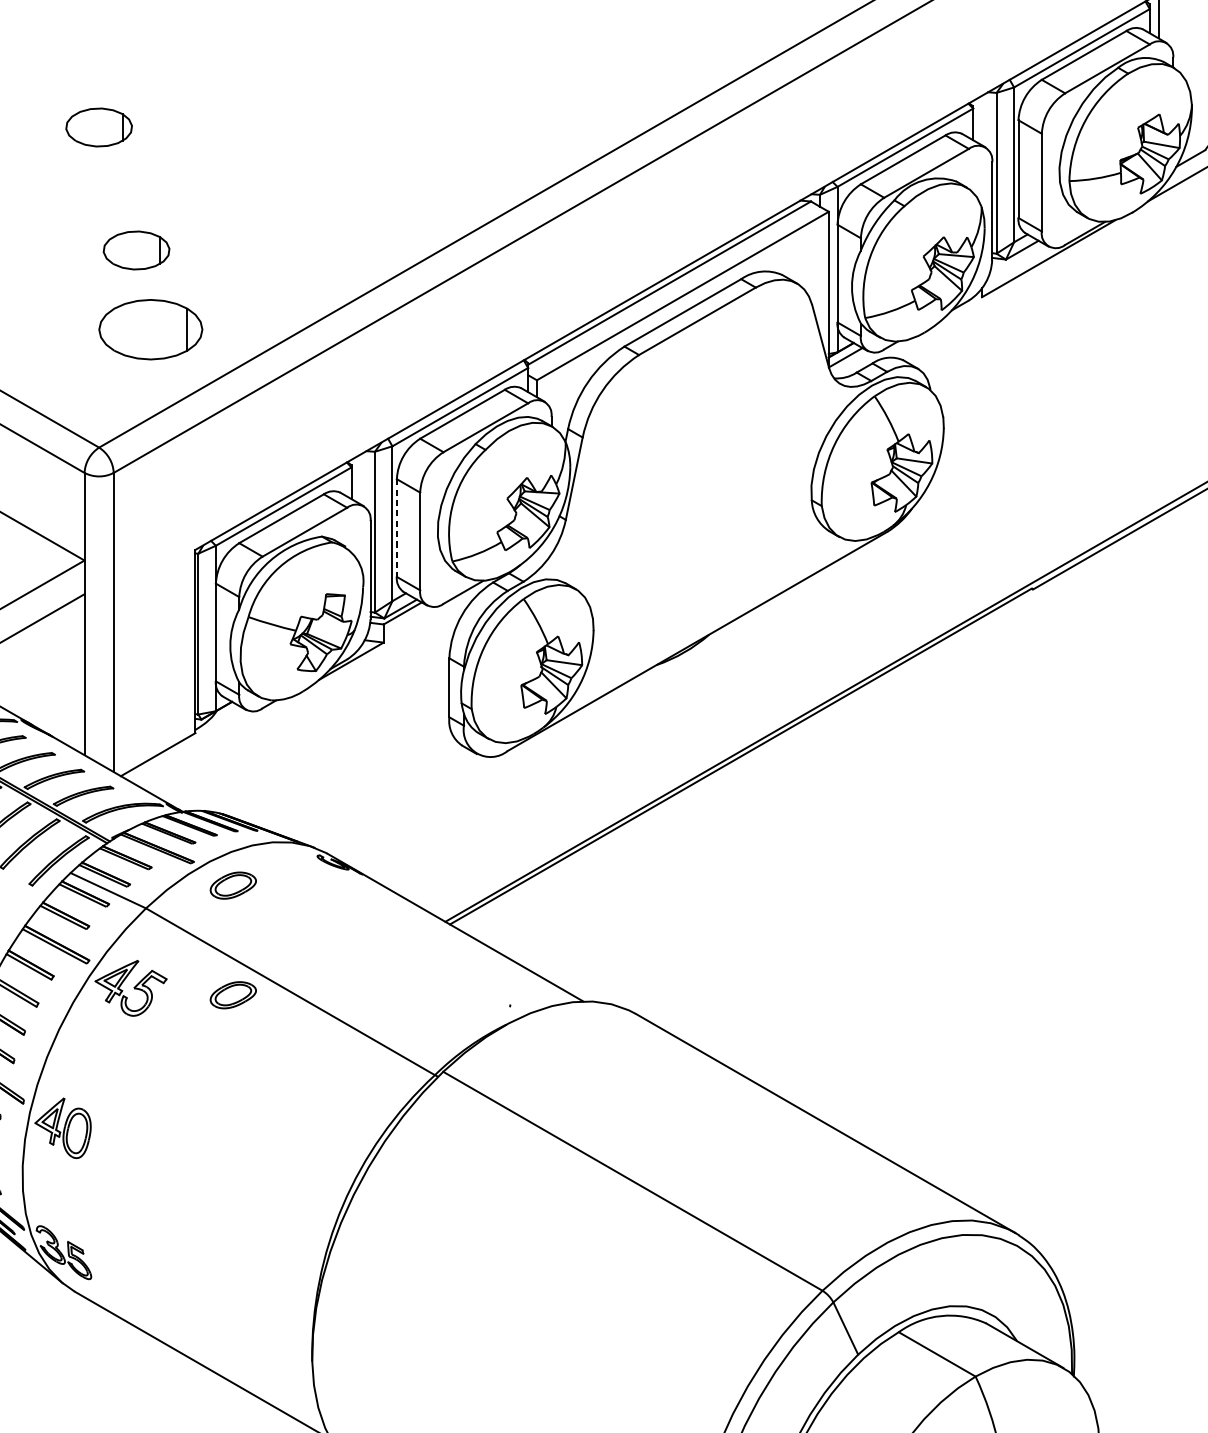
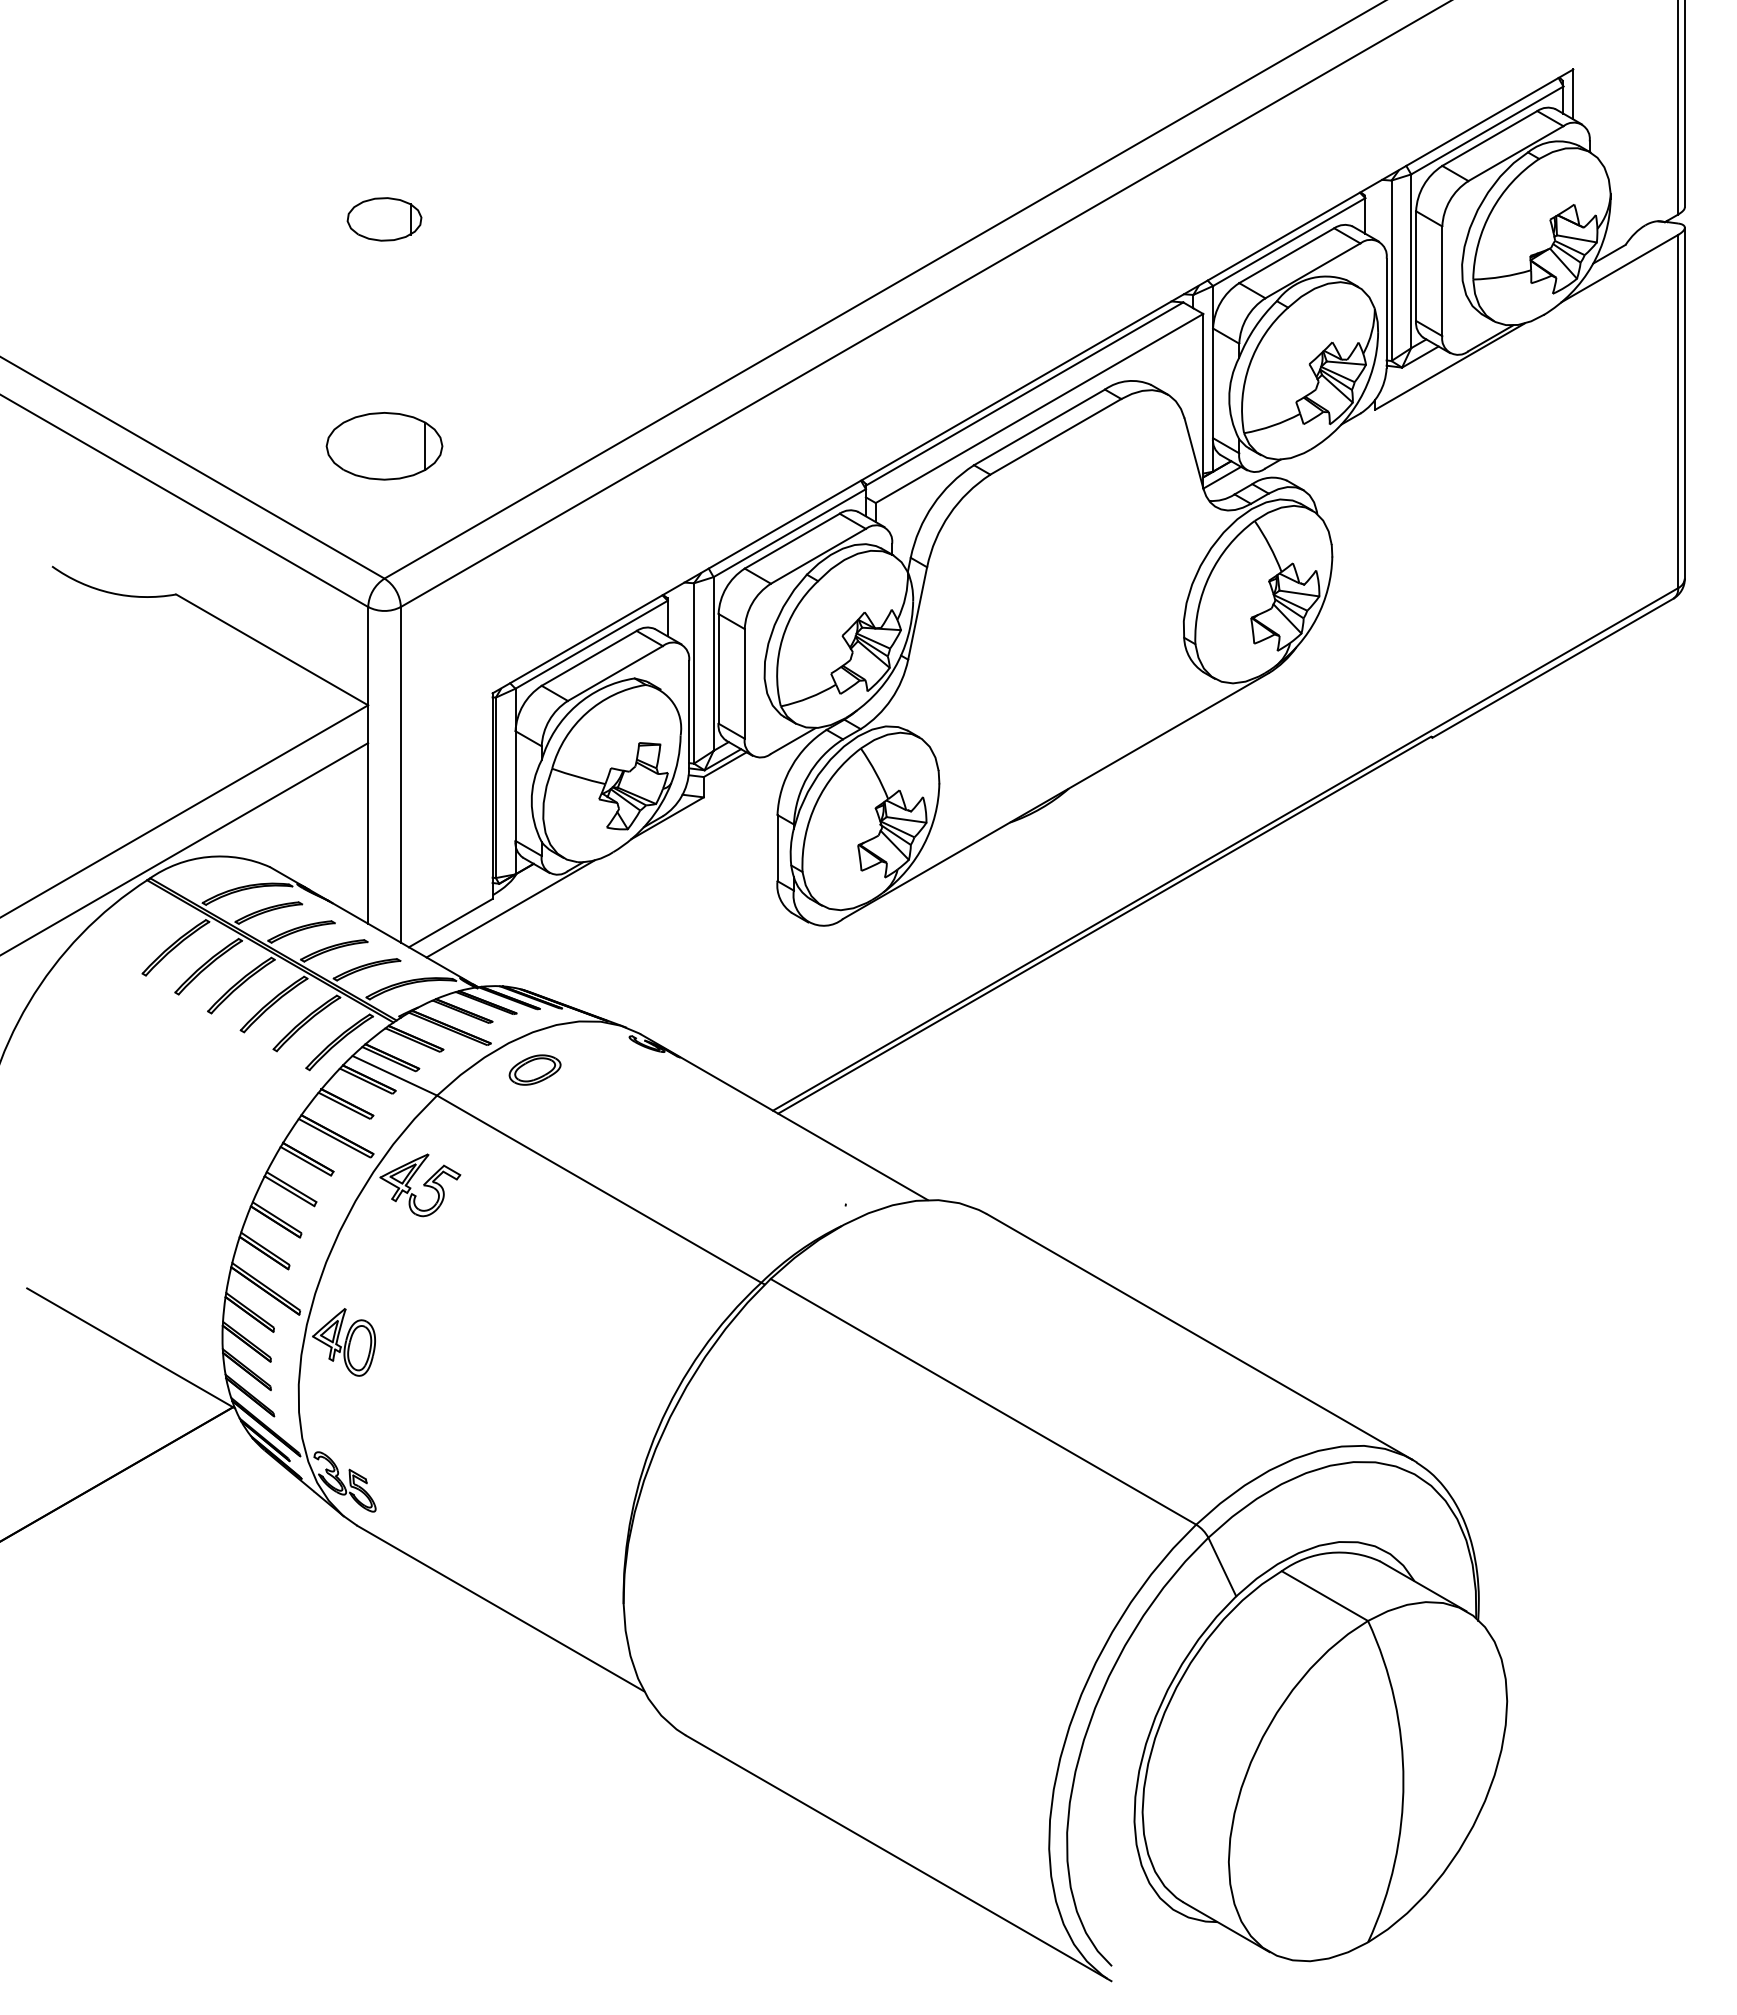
part: (136, 250) -> (426, 357), removed
part: (150, 329) -> (384, 446), moved
line: (396, 527) -> (718, 668), dashed -> solid
line: (211, 741) -> (510, 908), added
part: (232, 994) -> (534, 1192), removed

